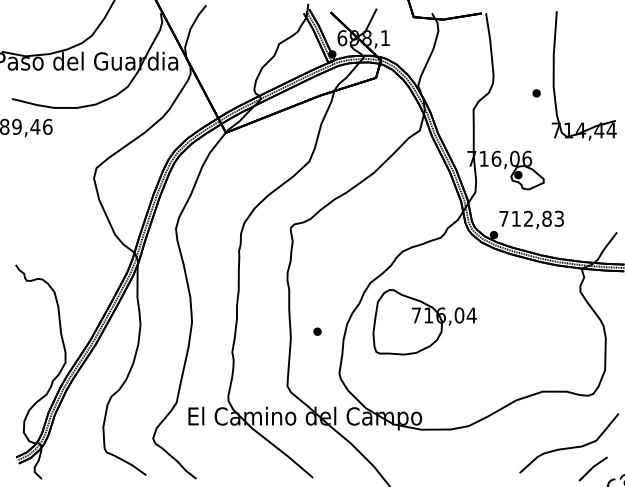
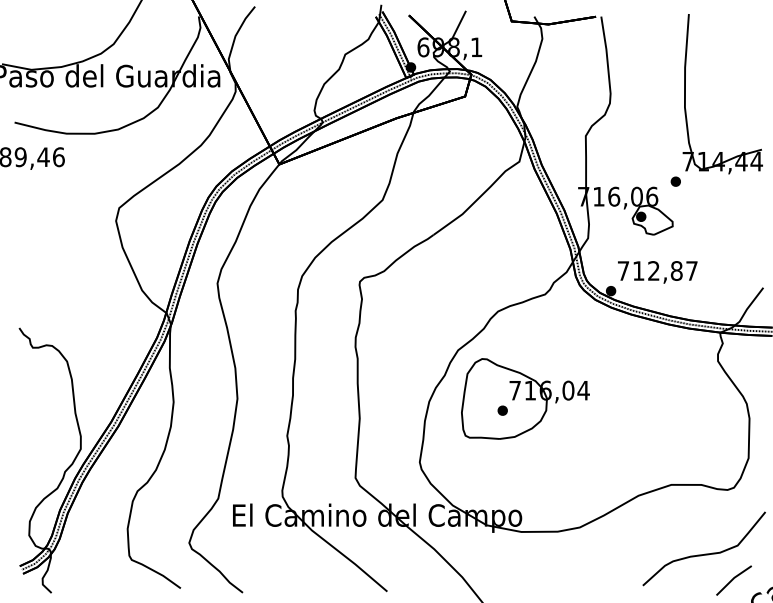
part: (536, 93) -> (675, 181), moved
text: (558, 218) -> (691, 270), 712,83 -> 712,87
part: (317, 331) -> (502, 410), moved

